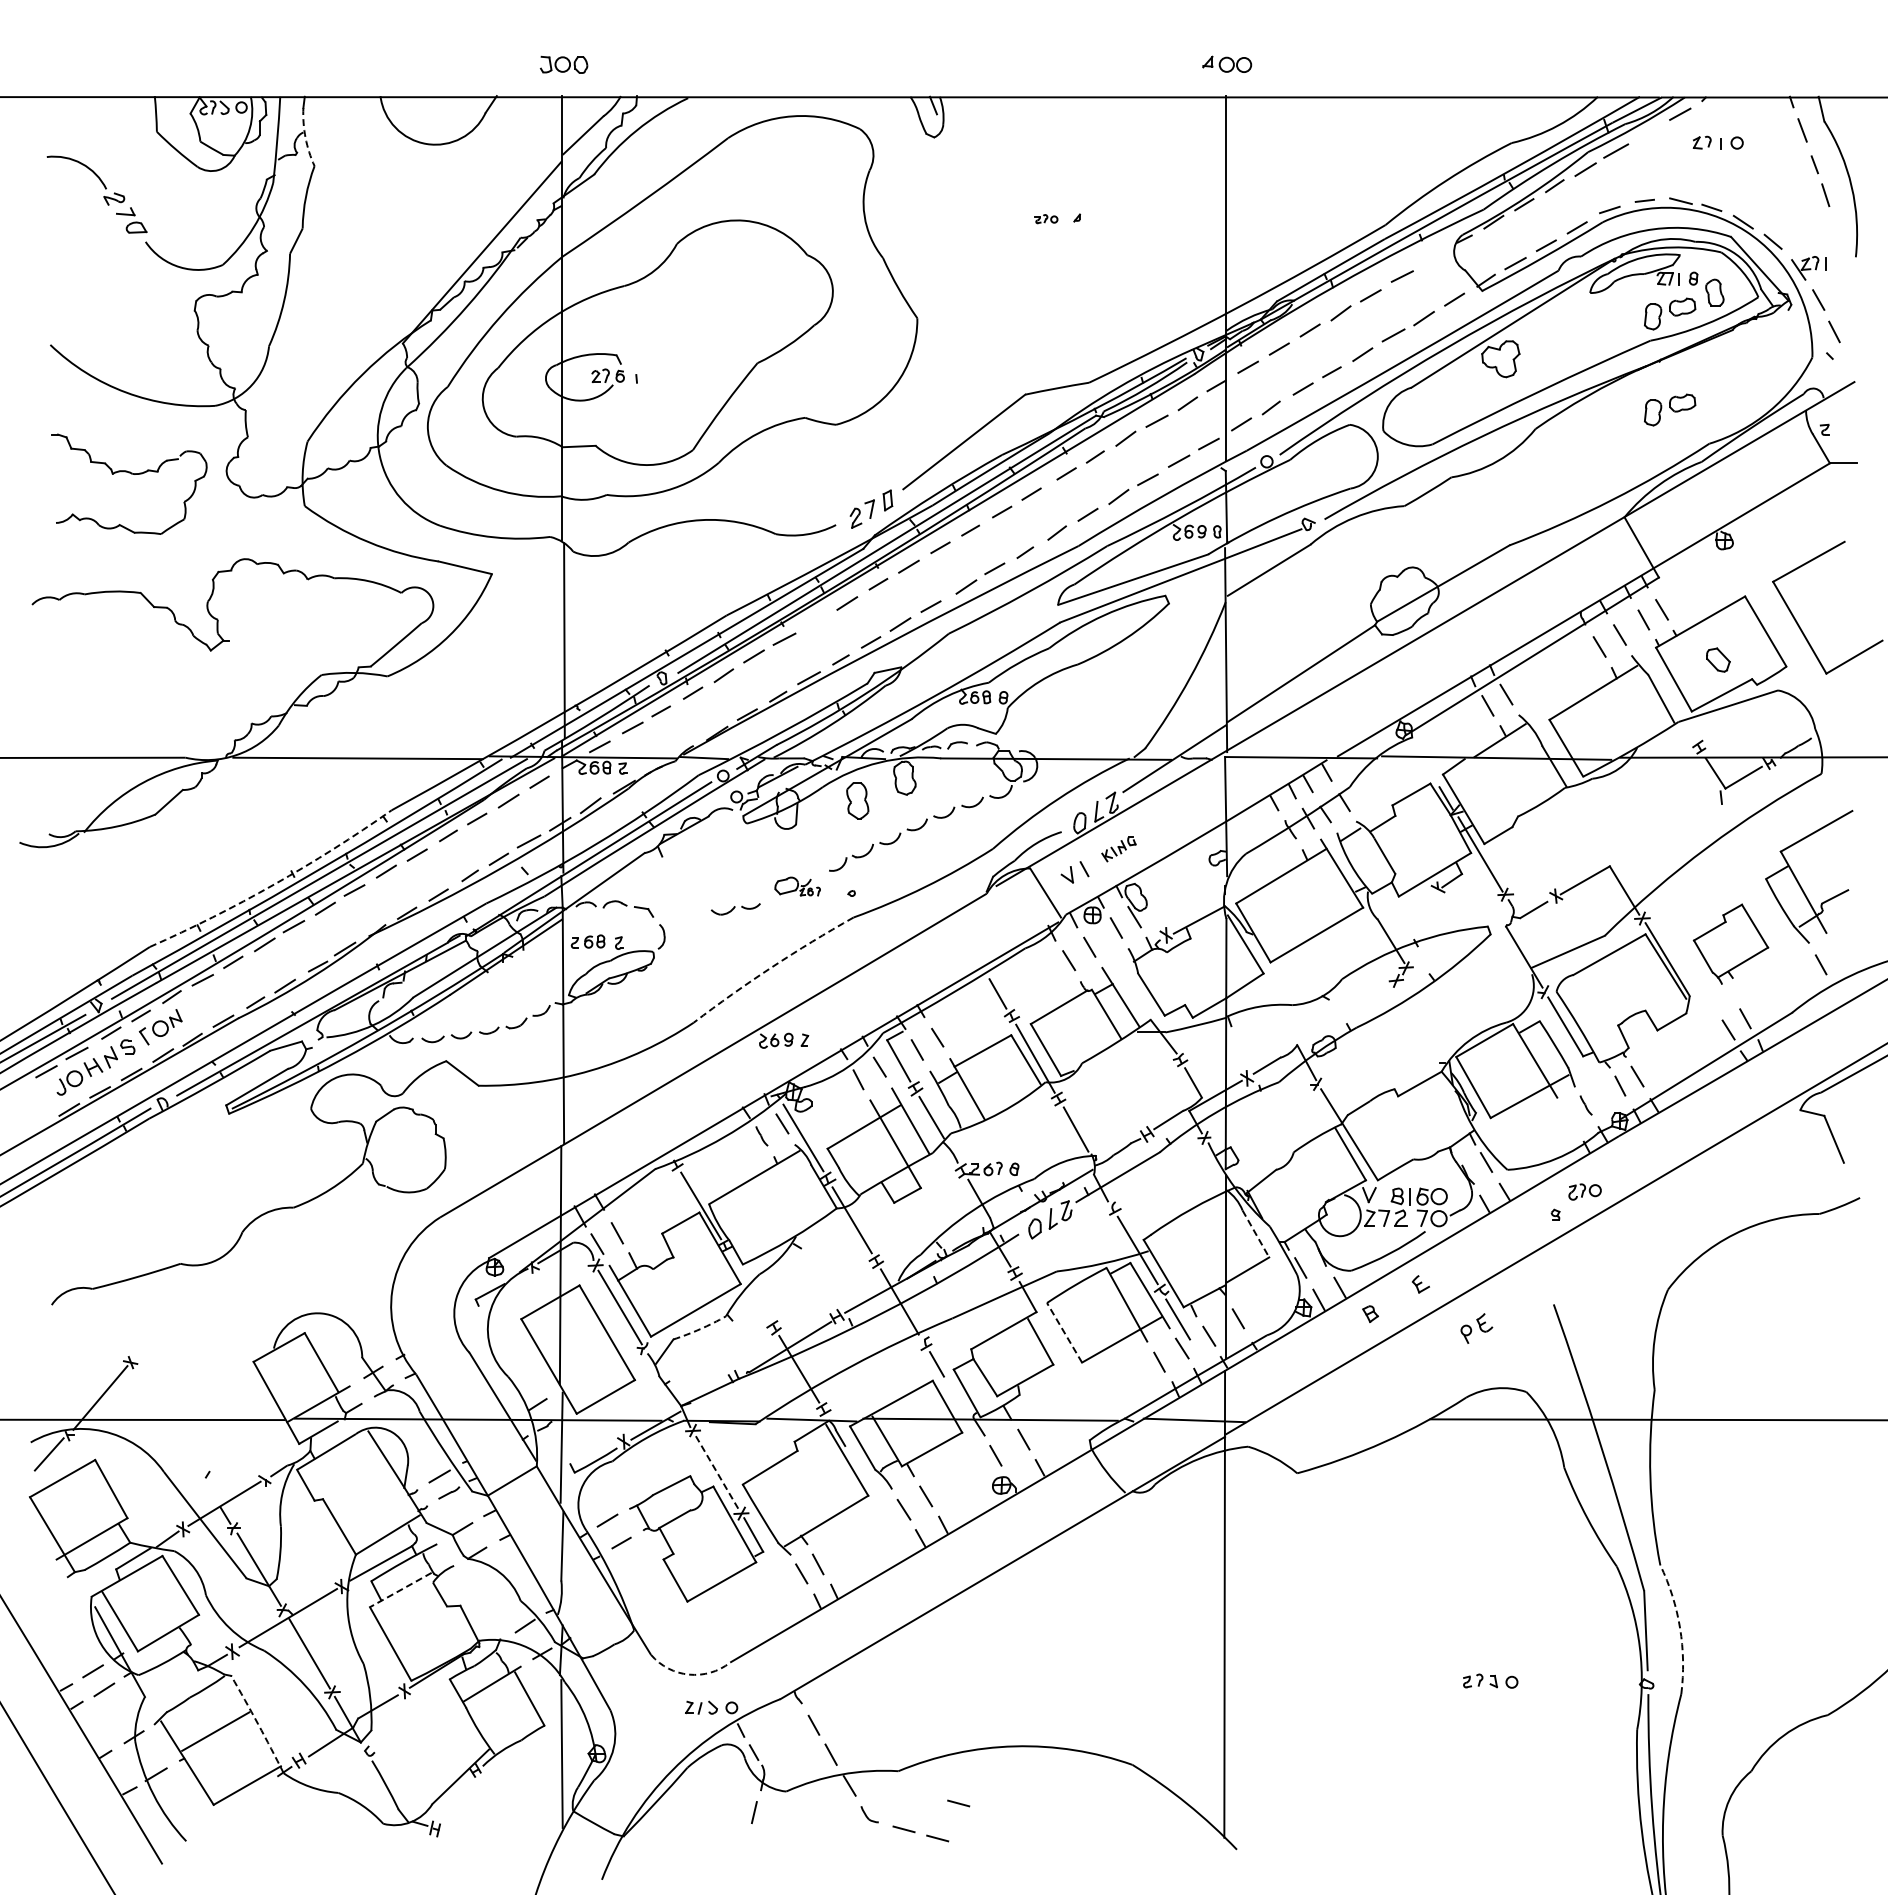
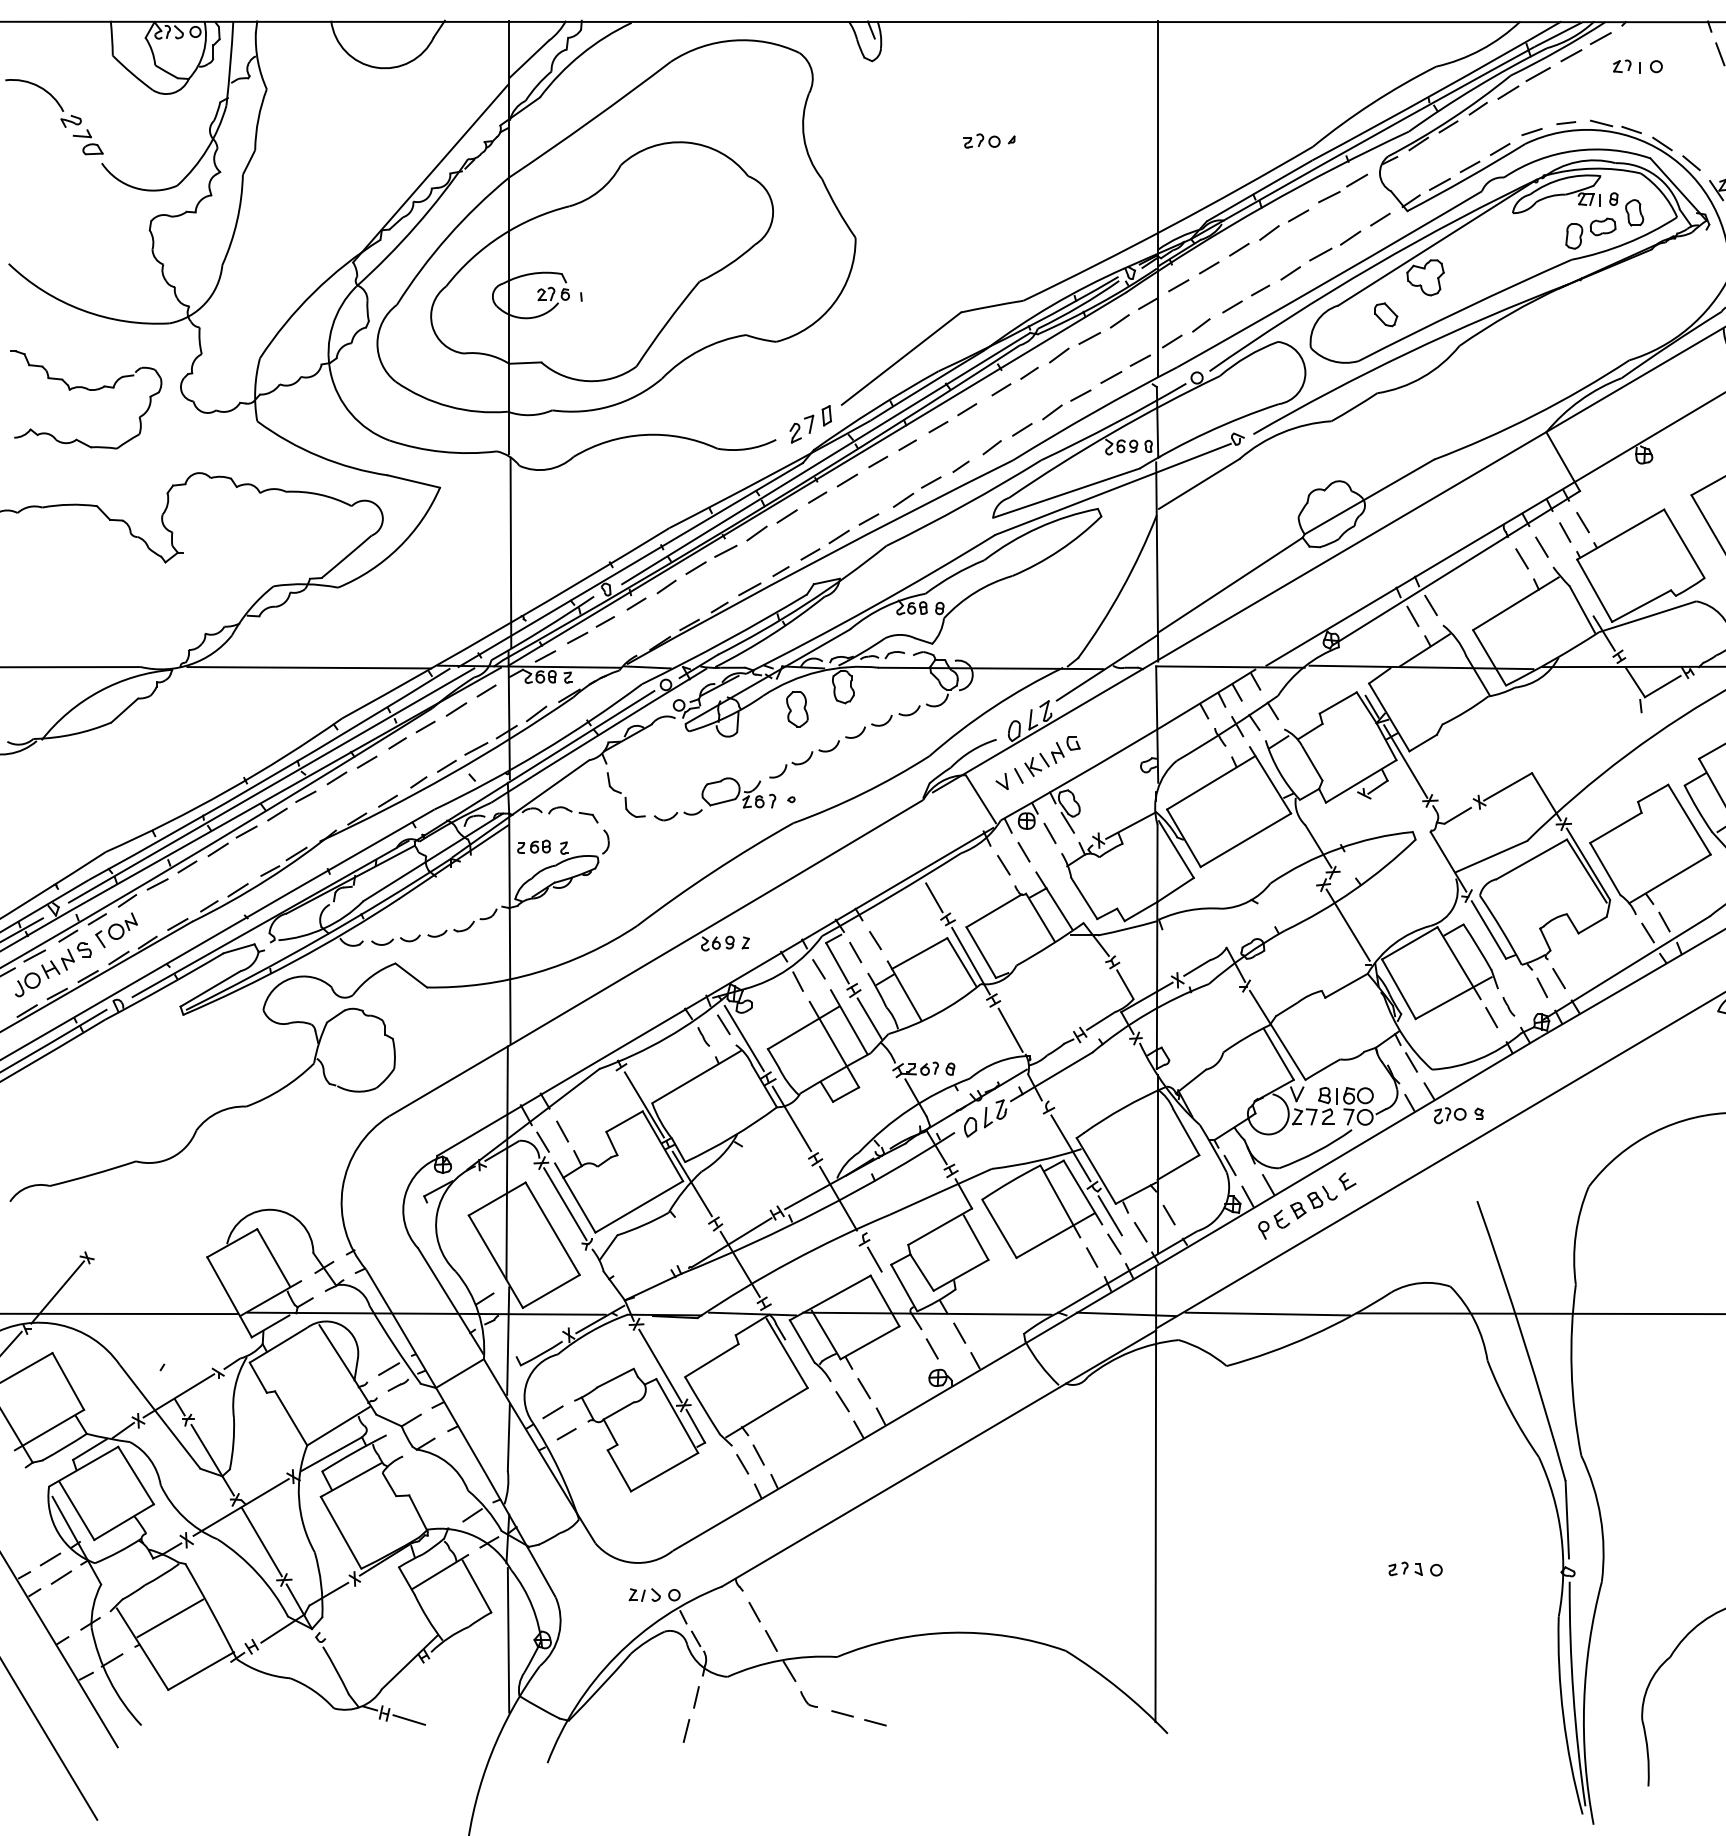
line: (1650, 131) -> (1571, 55), added
arc: (305, 137) -> (257, 61), dashed -> solid
part: (1046, 218) -> (981, 140), size x1.67
line: (1430, 259) -> (1356, 180), added
part: (1670, 409) -> (1591, 326), removed
line: (816, 621) -> (757, 534), added
part: (1718, 659) -> (1386, 314), moved
line: (1683, 722) -> (1603, 632), added
part: (1118, 849) -> (1052, 756), size x1.67
arc: (274, 884) -> (227, 790), dashed -> solid
part: (797, 886) -> (738, 792), size x1.67
part: (682, 888) -> (626, 794), added
part: (1730, 944) -> (1649, 849), size x1.67
arc: (771, 967) -> (713, 871), dashed -> solid
line: (1421, 1021) -> (1348, 924), added
line: (1568, 1116) -> (1491, 1017), added
part: (1584, 1191) -> (1449, 1115), moved
line: (1255, 1233) -> (1185, 1131), dashed -> solid
line: (750, 1286) -> (692, 1183), added
part: (1394, 1300) -> (1321, 1197), added
part: (1476, 1328) -> (1273, 1224), moved
arc: (700, 1329) -> (643, 1225), dashed -> solid
line: (1064, 1332) -> (999, 1228), dashed -> solid
line: (1339, 1419) -> (1267, 1313), added
line: (717, 1473) -> (660, 1366), dashed -> solid
line: (400, 1590) -> (350, 1480), dashed -> solid
arc: (1680, 1628) -> (1601, 1517), dashed -> solid
arc: (689, 1674) -> (633, 1562), dashed -> solid
arc: (258, 1724) -> (212, 1611), dashed -> solid
line: (958, 1803) -> (895, 1688), removed
line: (460, 1835) -> (409, 1719), added
line: (743, 1846) -> (685, 1730), added

